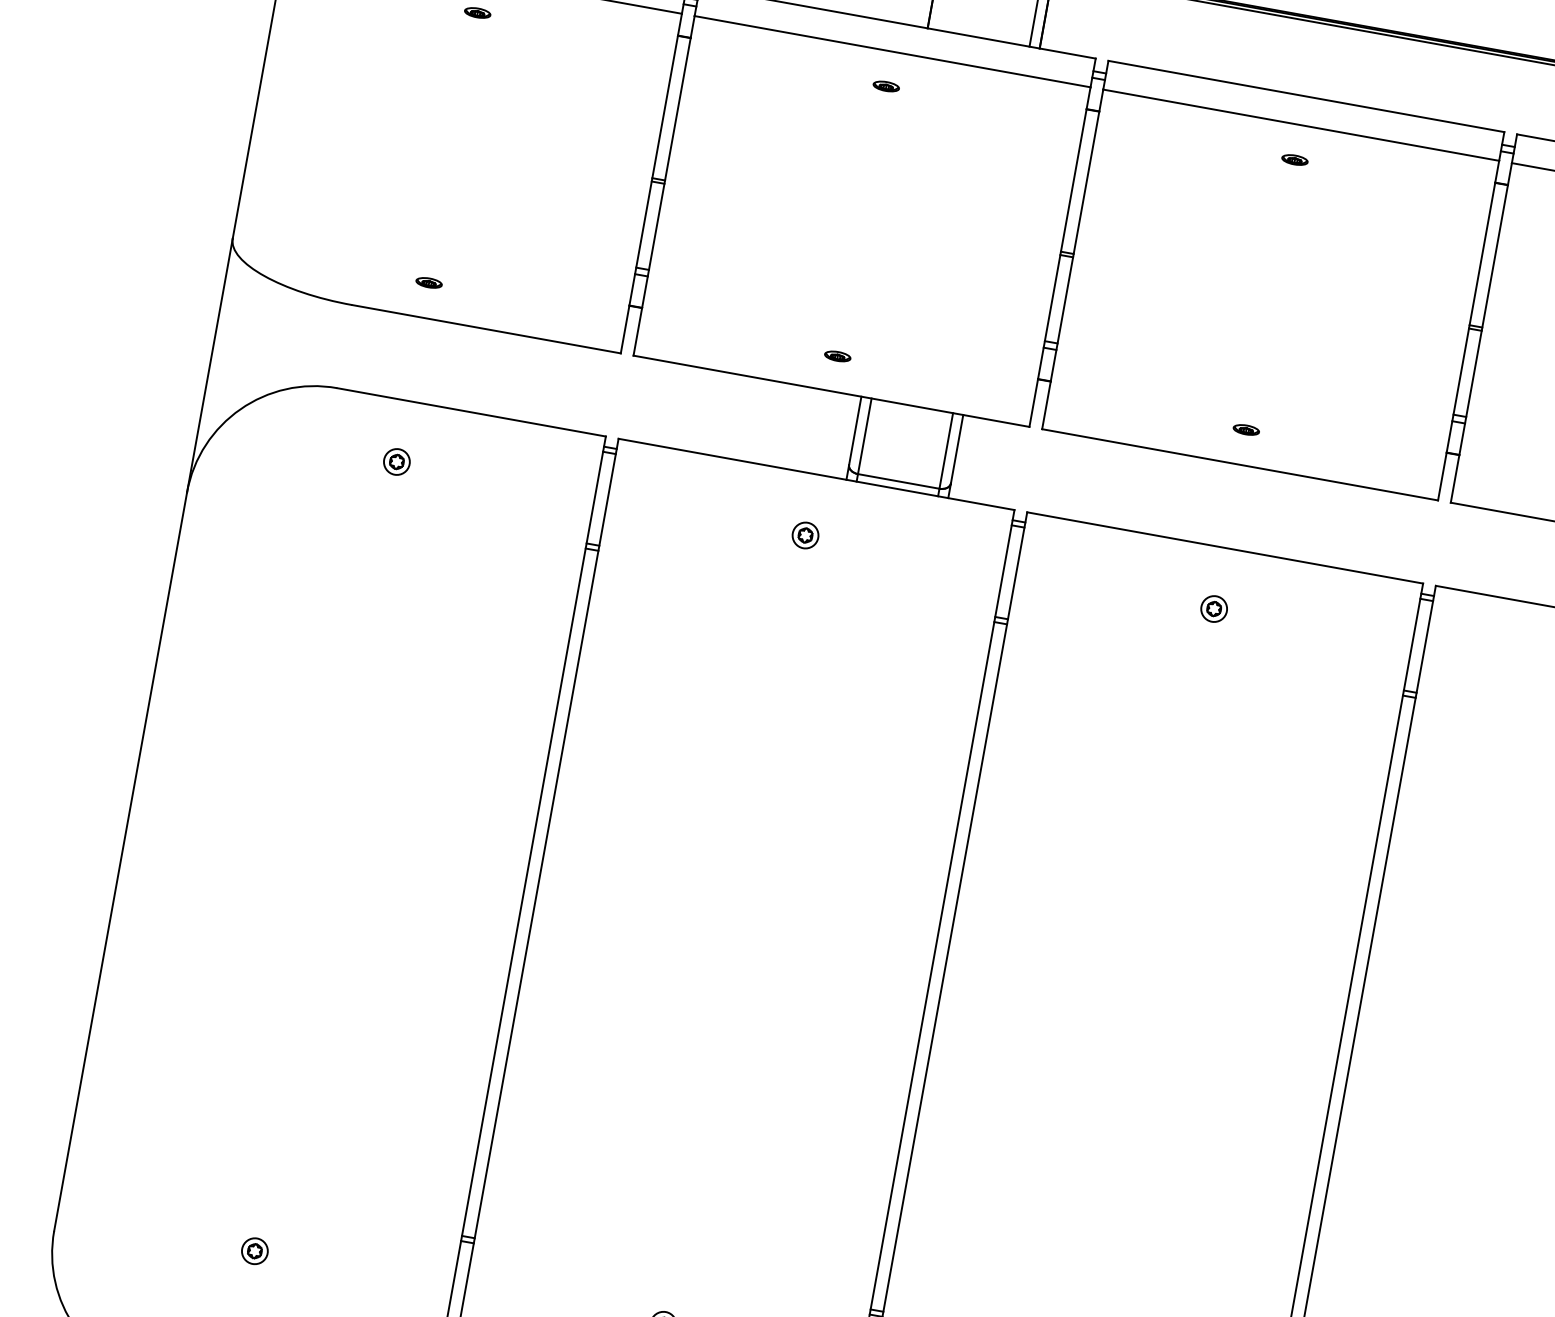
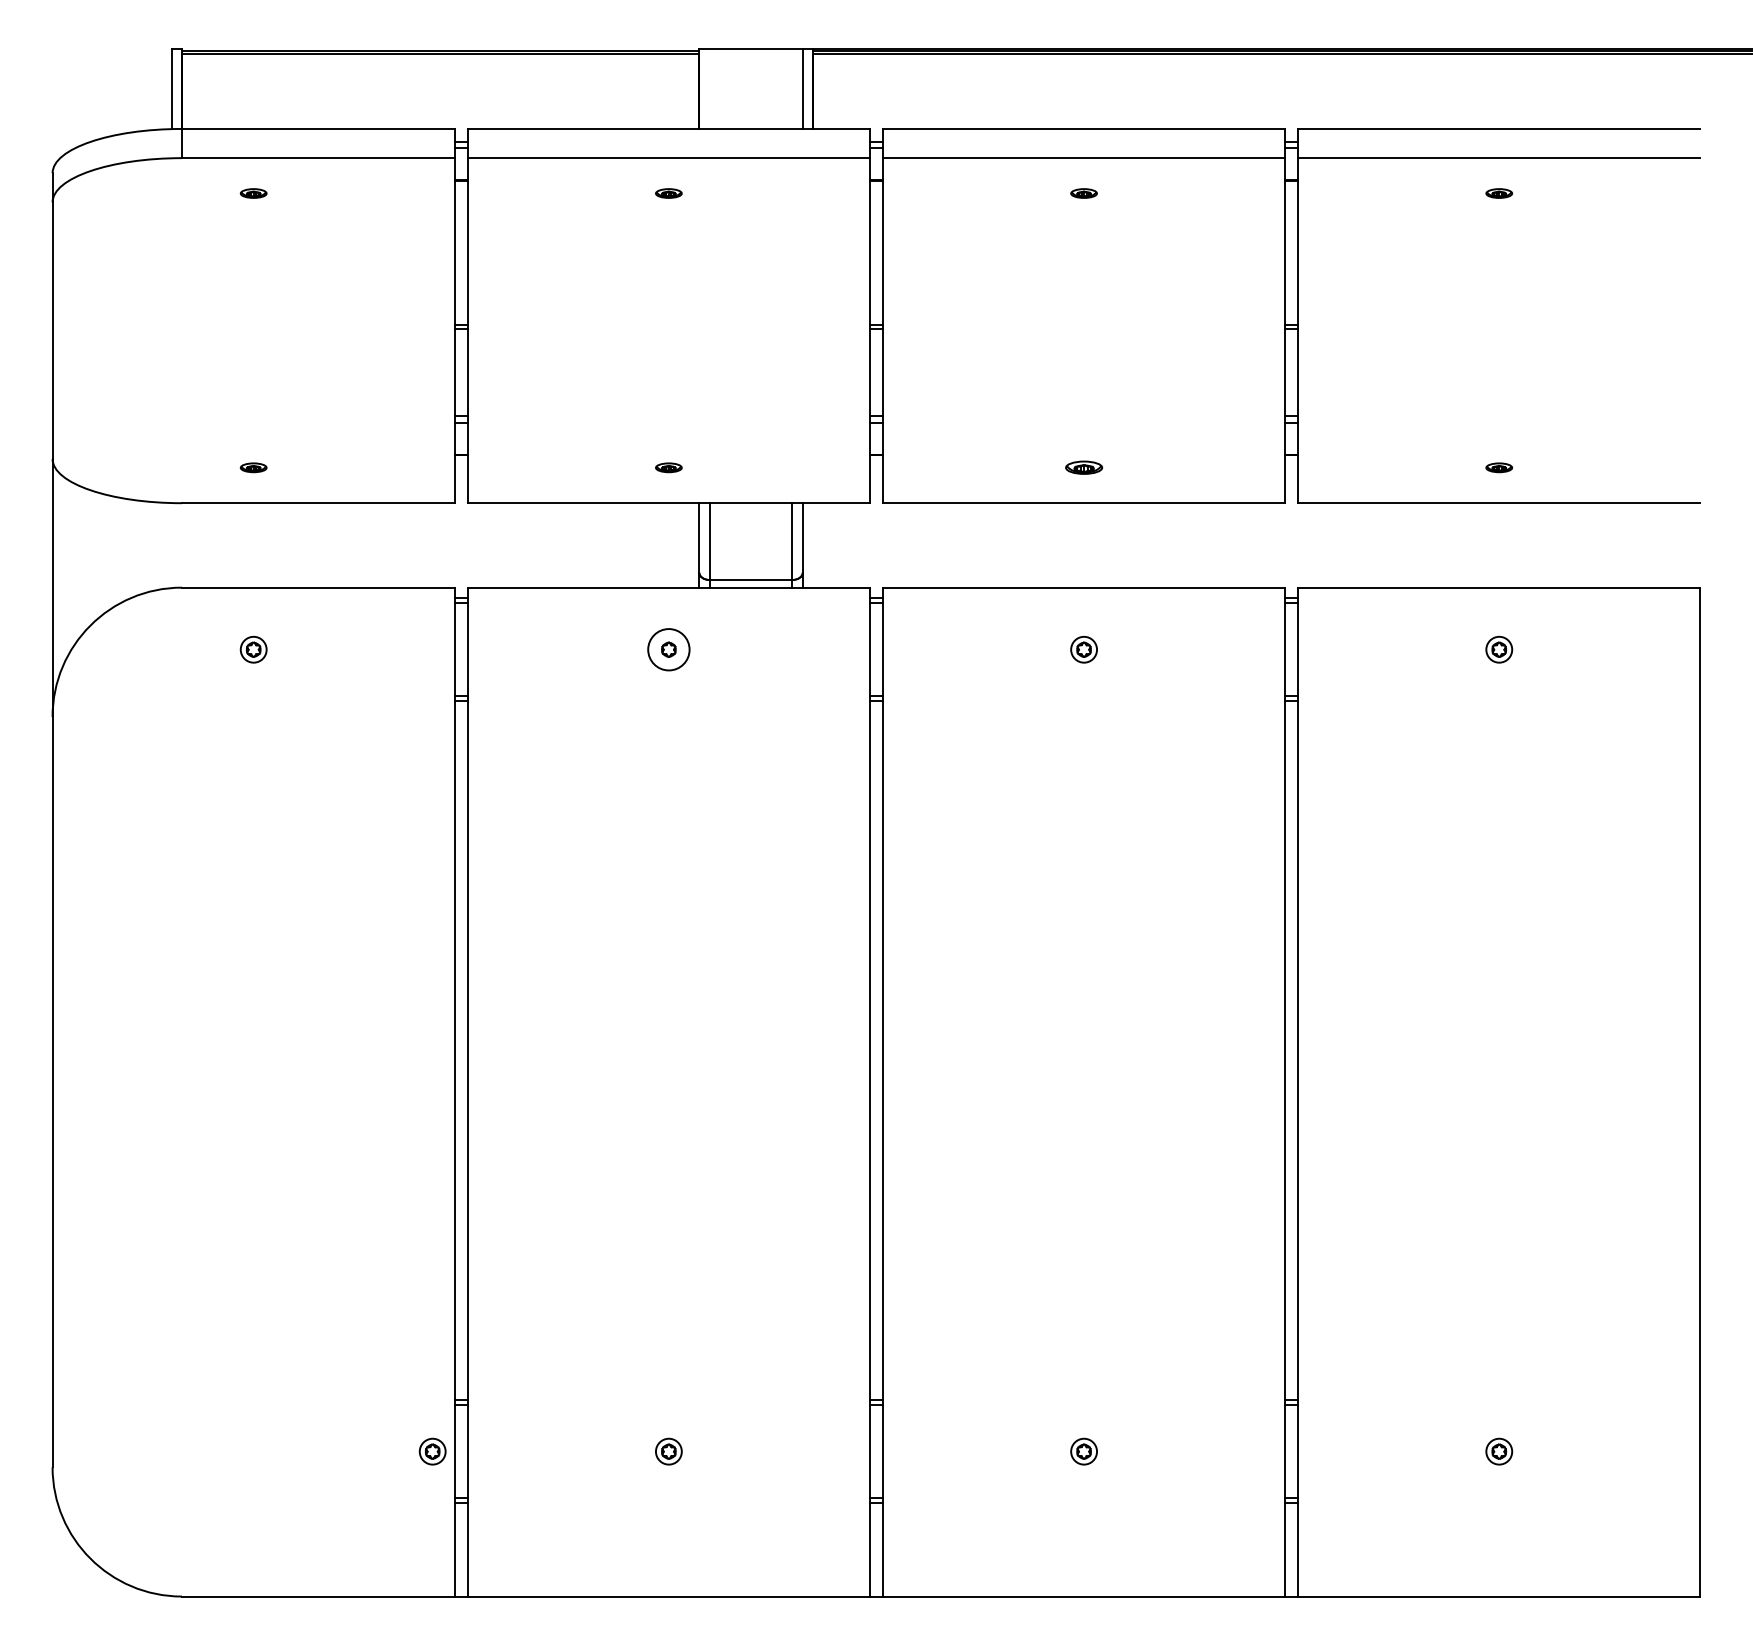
part: (1245, 429) -> (1083, 467), size x1.4
circle: (805, 535) -> (668, 649), size x1.6
part: (254, 1251) -> (432, 1451), moved

